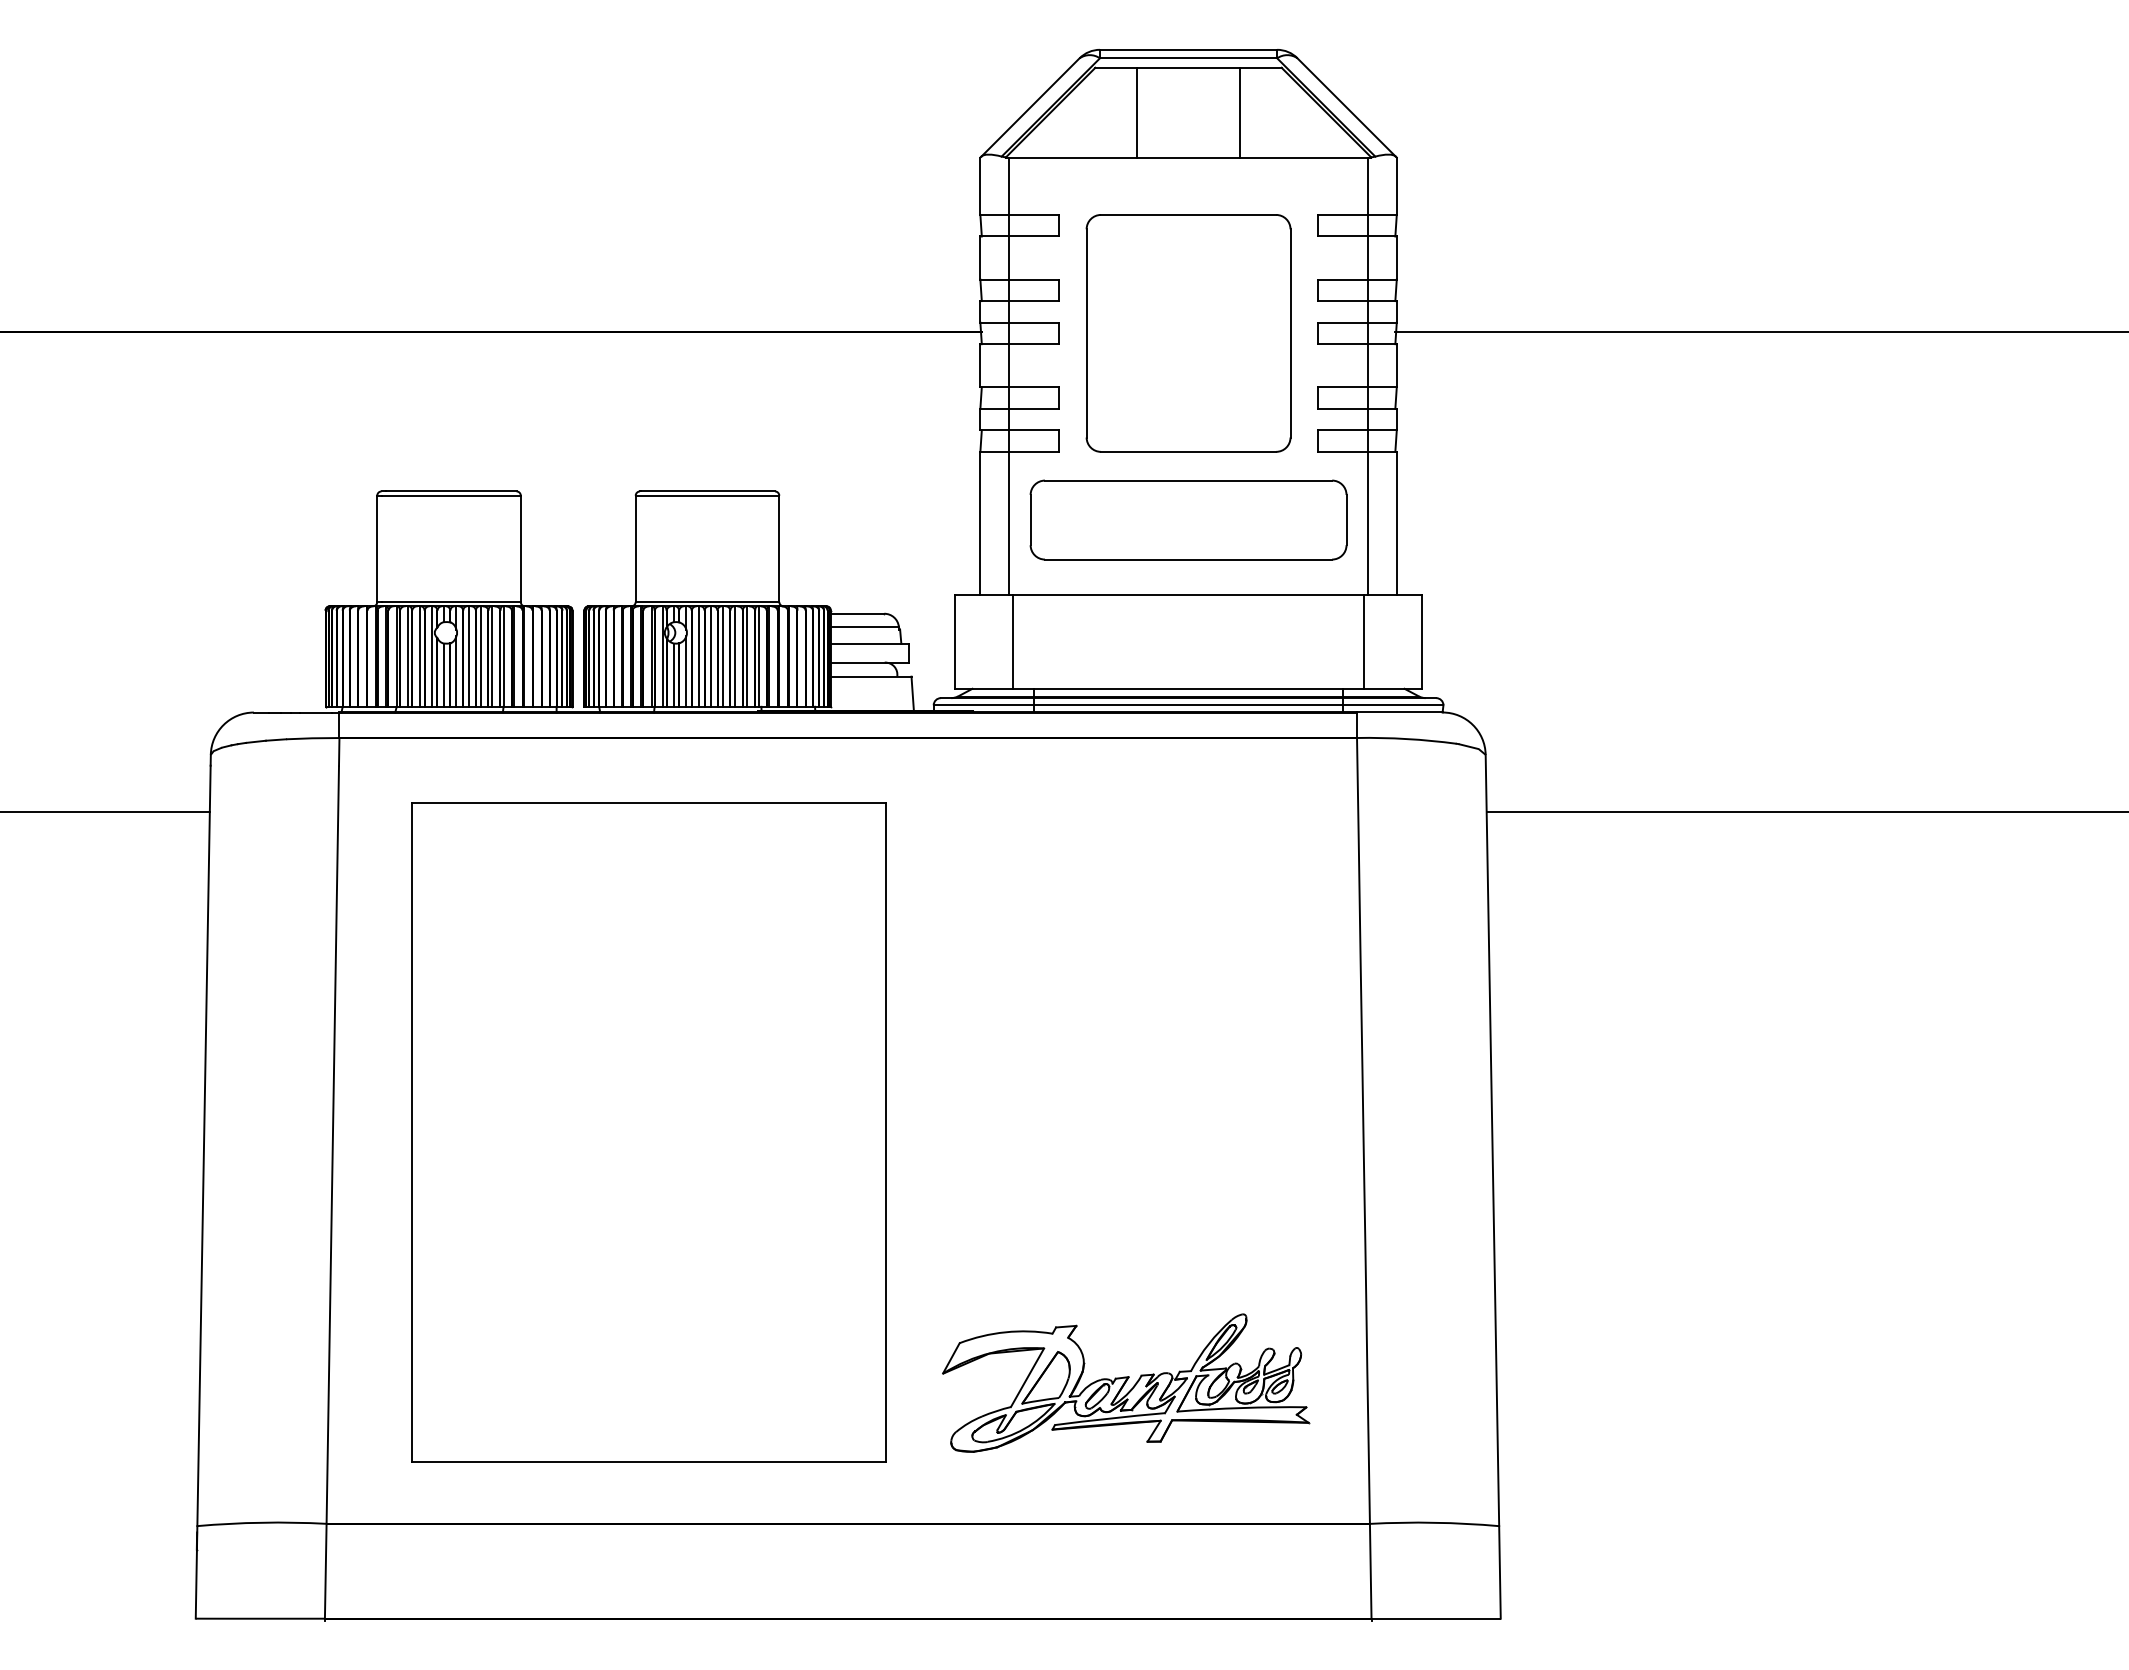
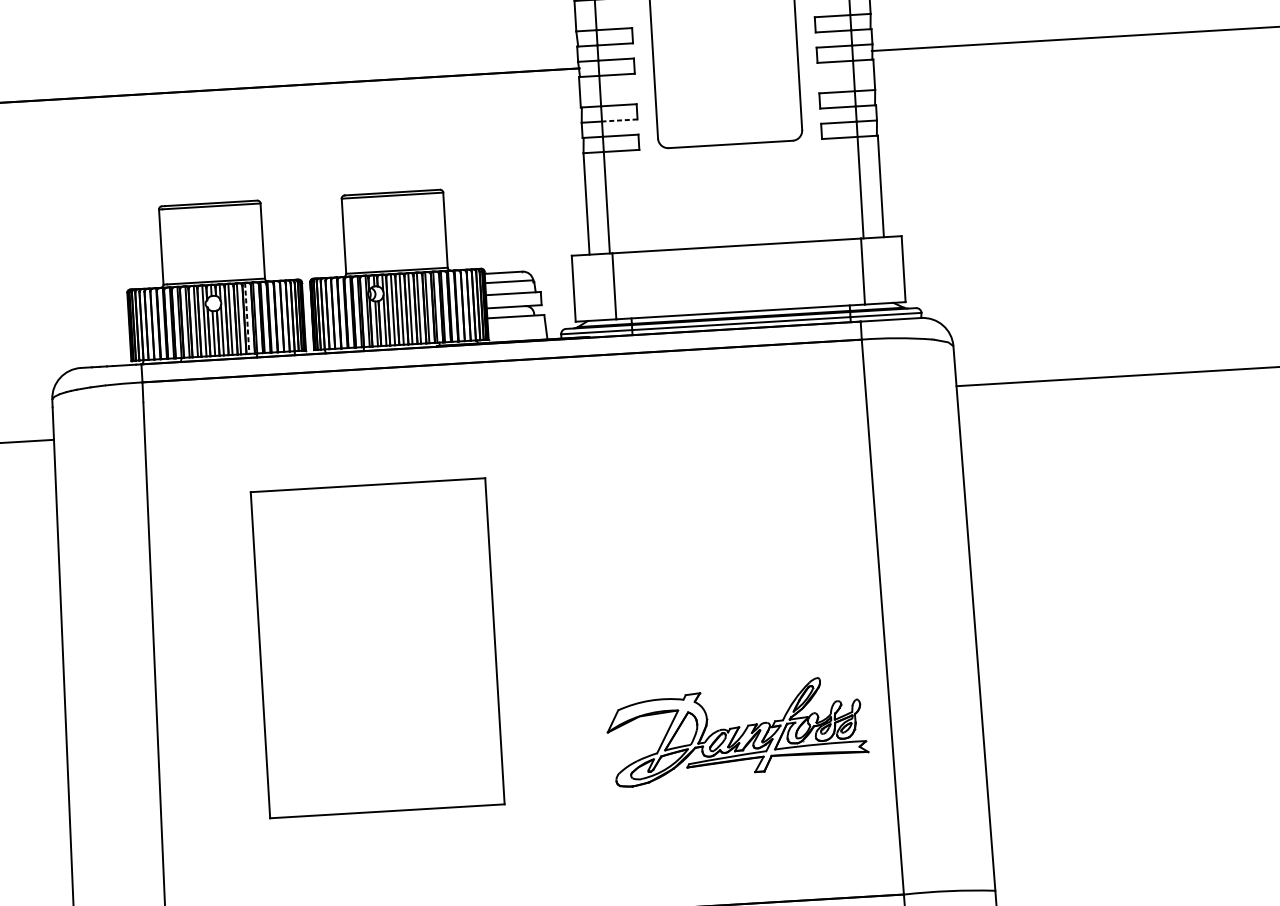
line: (1033, 408) -> (619, 120), solid -> dashed
part: (1188, 519) -> (733, 192), removed
line: (492, 657) -> (247, 319), solid -> dashed
part: (648, 1132) -> (377, 648), size x0.7
part: (1126, 1382) -> (737, 731), moved

